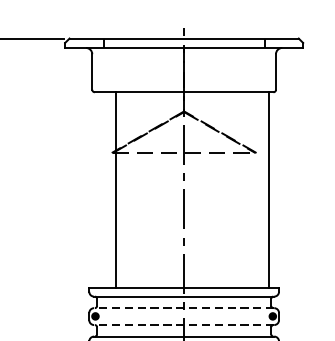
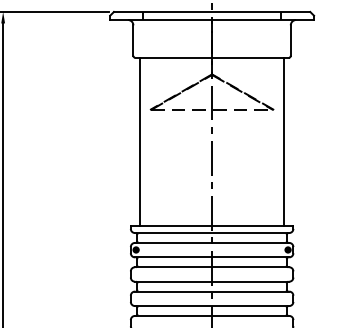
line: (115, 189) -> (139, 141), moved
line: (183, 307) -> (211, 242), dashed -> solid
line: (183, 325) -> (211, 257), dashed -> solid

